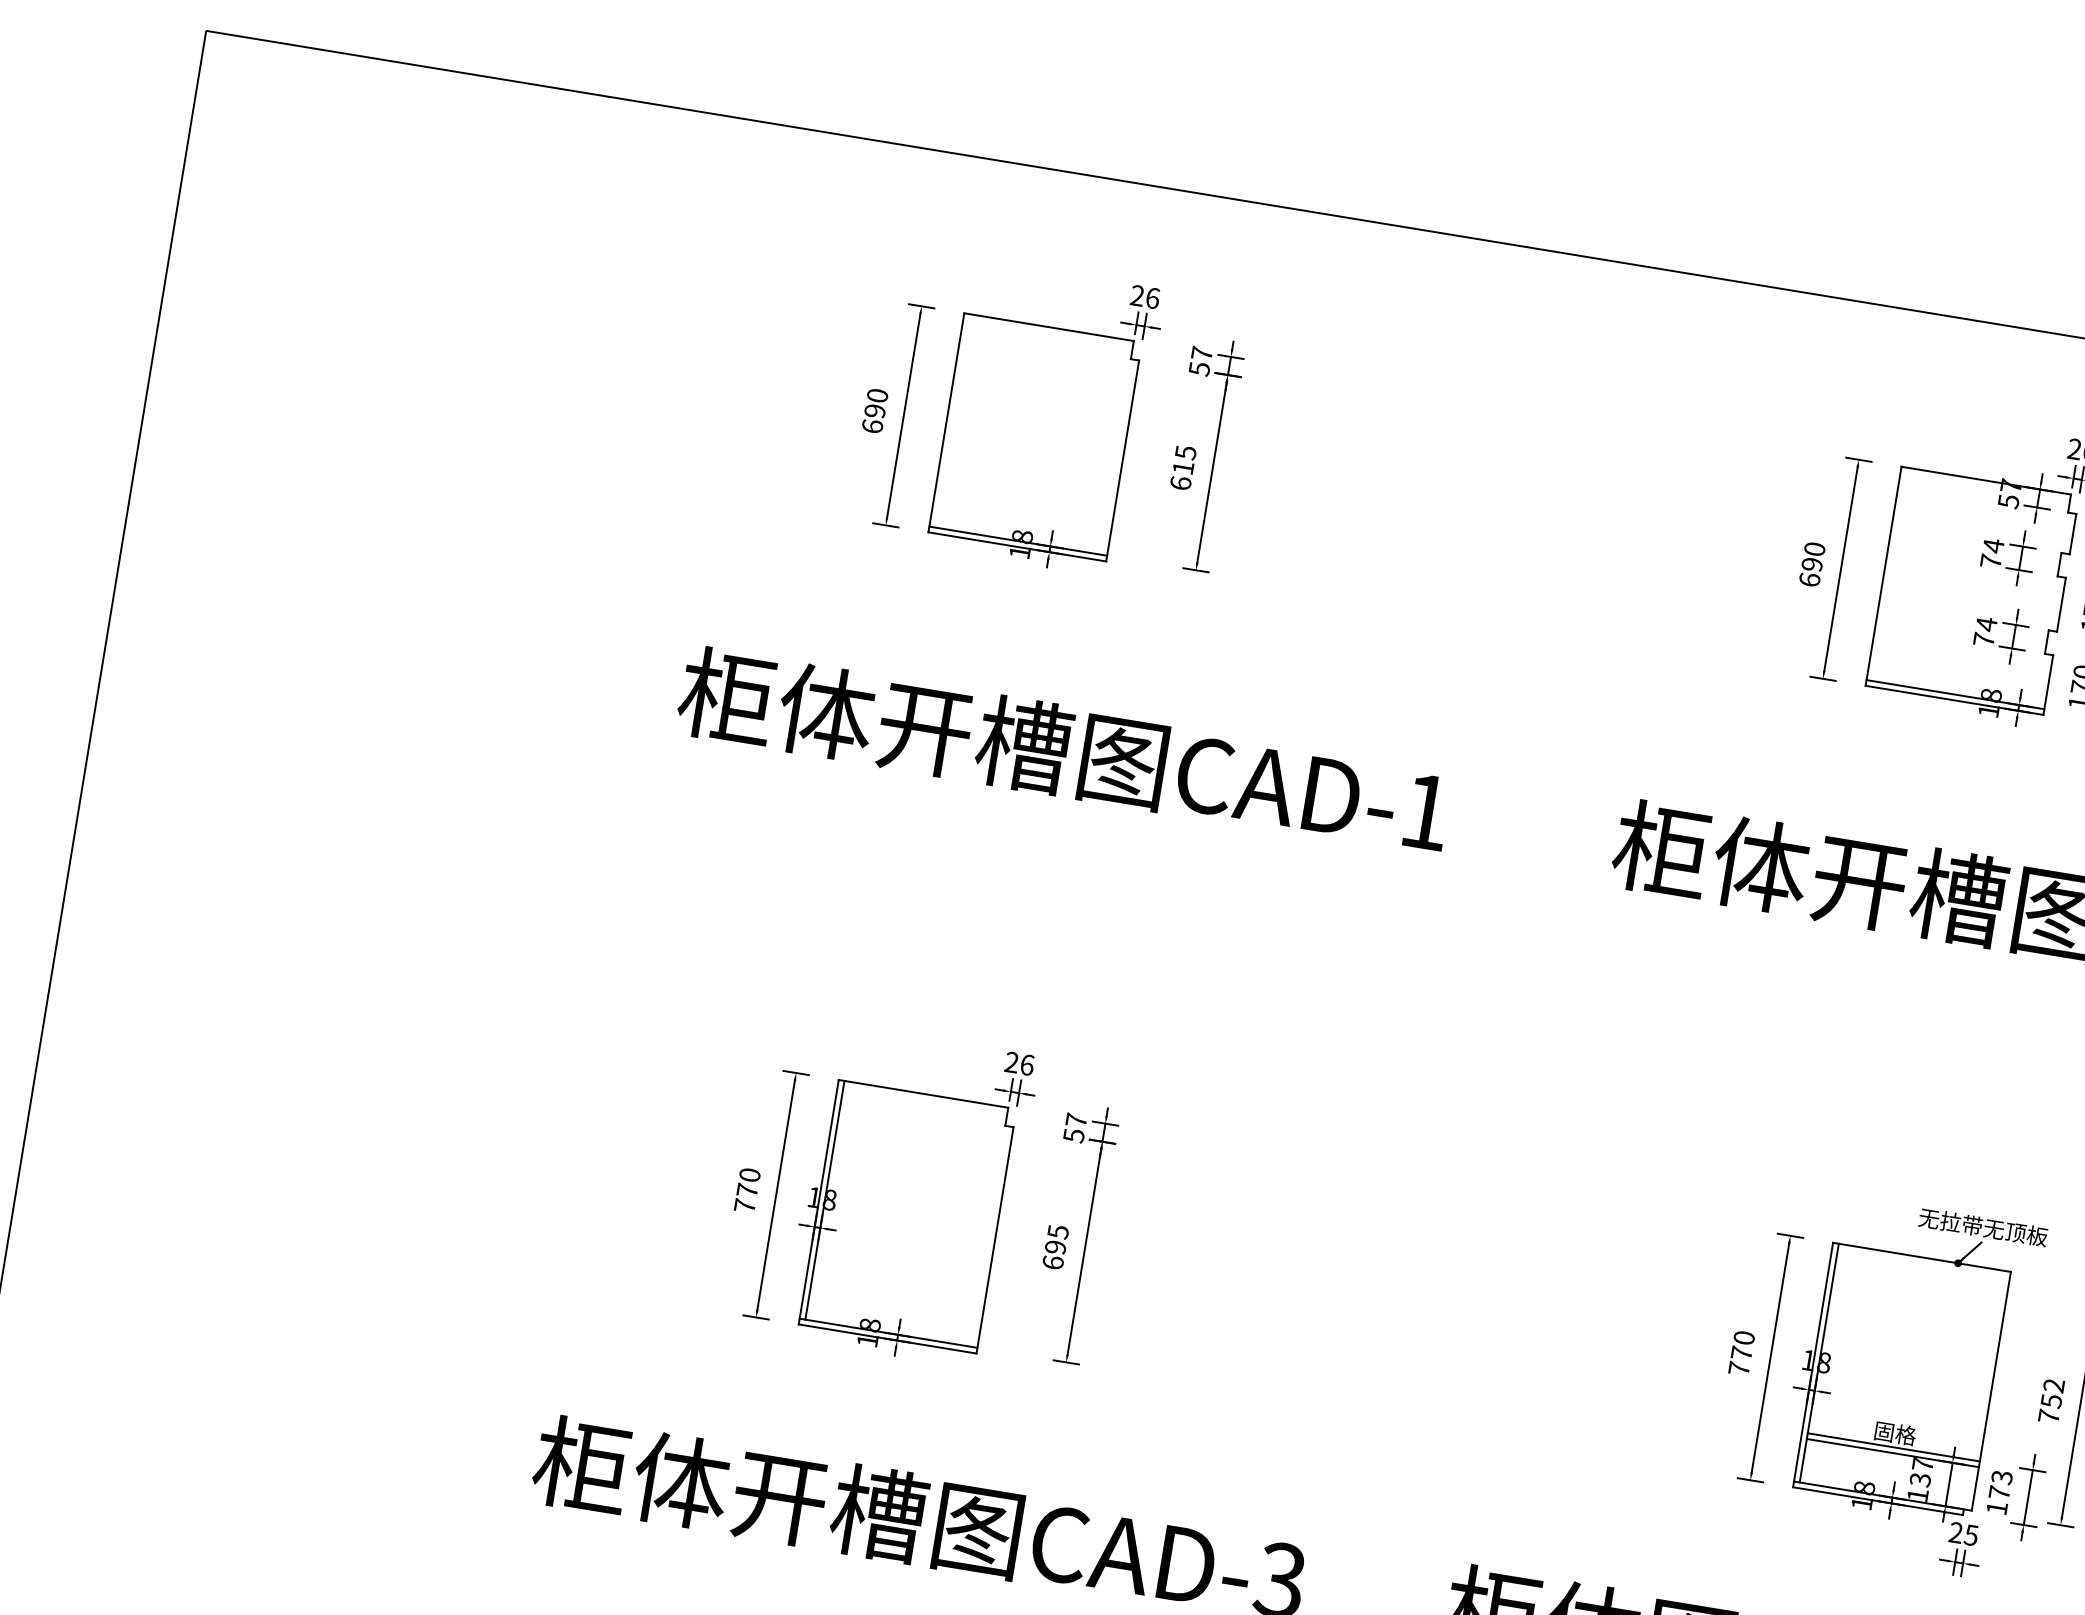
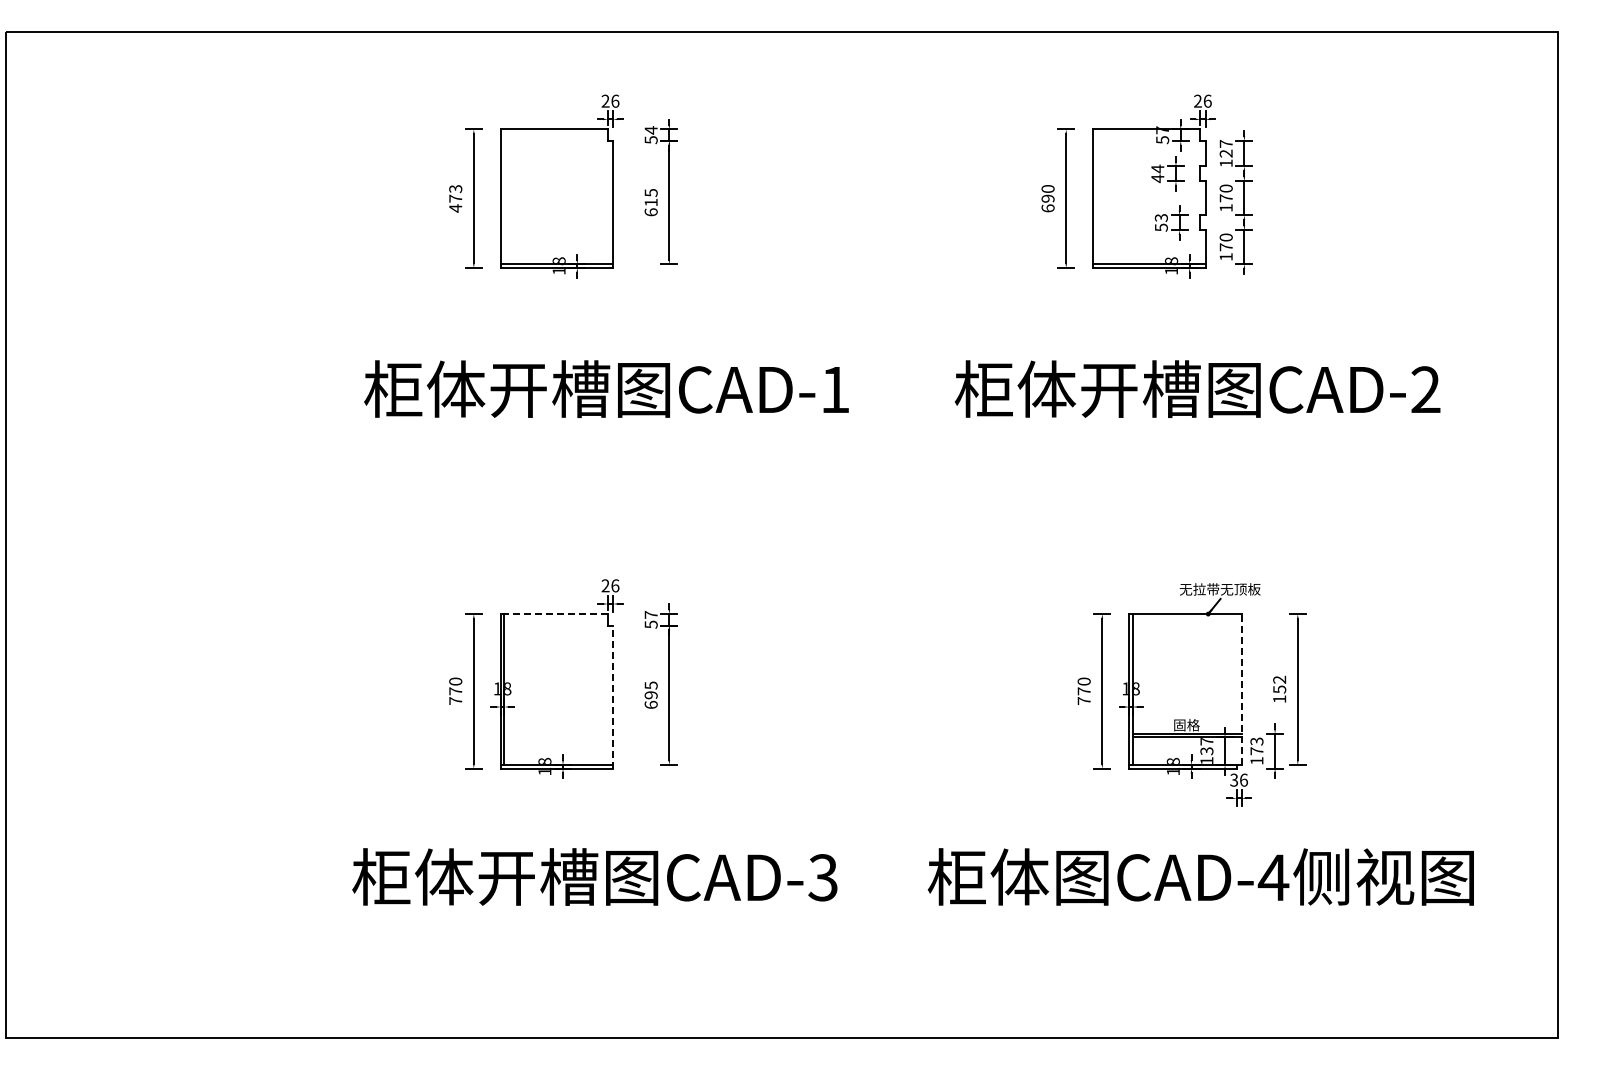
text: (1200, 353) -> (650, 130), 57 -> 54
text: (874, 410) -> (455, 198), 690 -> 473
text: (1990, 560) -> (1157, 178), 74 -> 44
text: (1983, 631) -> (1160, 222), 74 -> 53
line: (923, 1094) -> (554, 614), solid -> dashed
line: (995, 1241) -> (613, 697), solid -> dashed
line: (1991, 1391) -> (1241, 689), solid -> dashed
text: (2048, 1416) -> (1279, 699), 752 -> 152
text: (1963, 1532) -> (1238, 779), 25 -> 36

